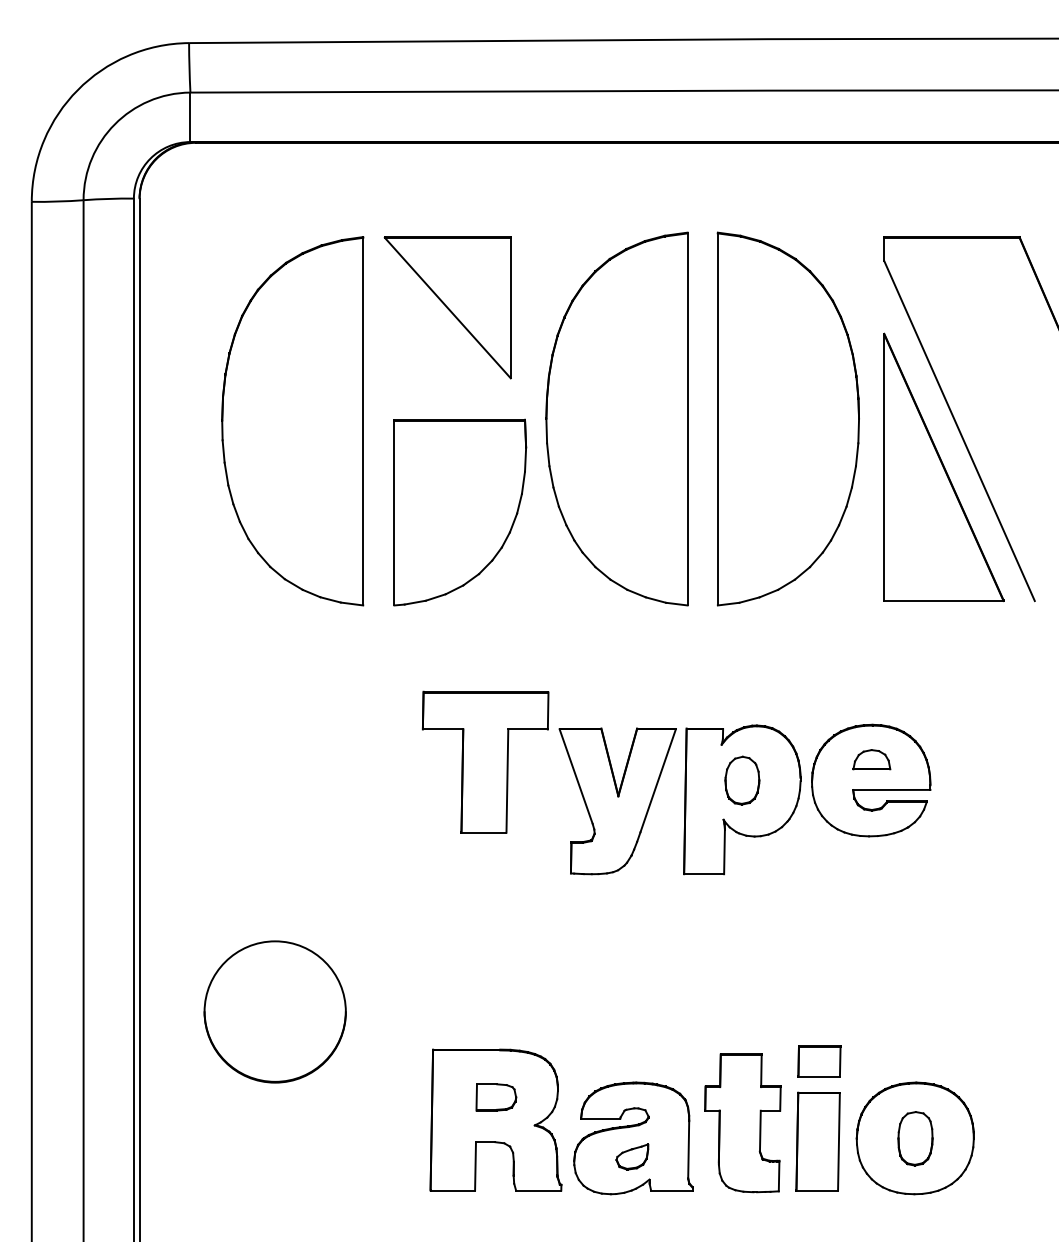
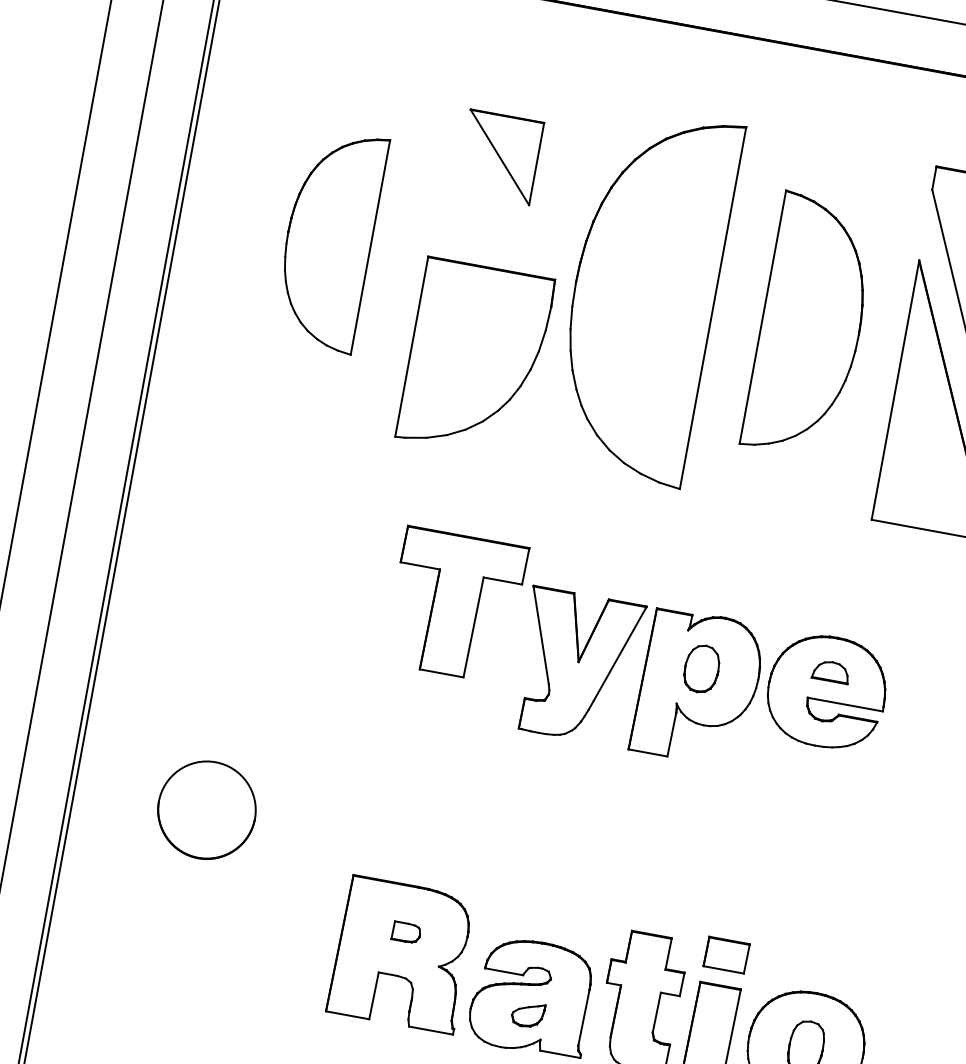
part: (447, 307) -> (499, 156), size x0.6
part: (787, 418) -> (810, 325), size x0.7
part: (292, 421) -> (329, 240), size x0.6
circle: (274, 1011) -> (206, 809), size x0.7
part: (496, 1097) -> (406, 932), size x0.7

